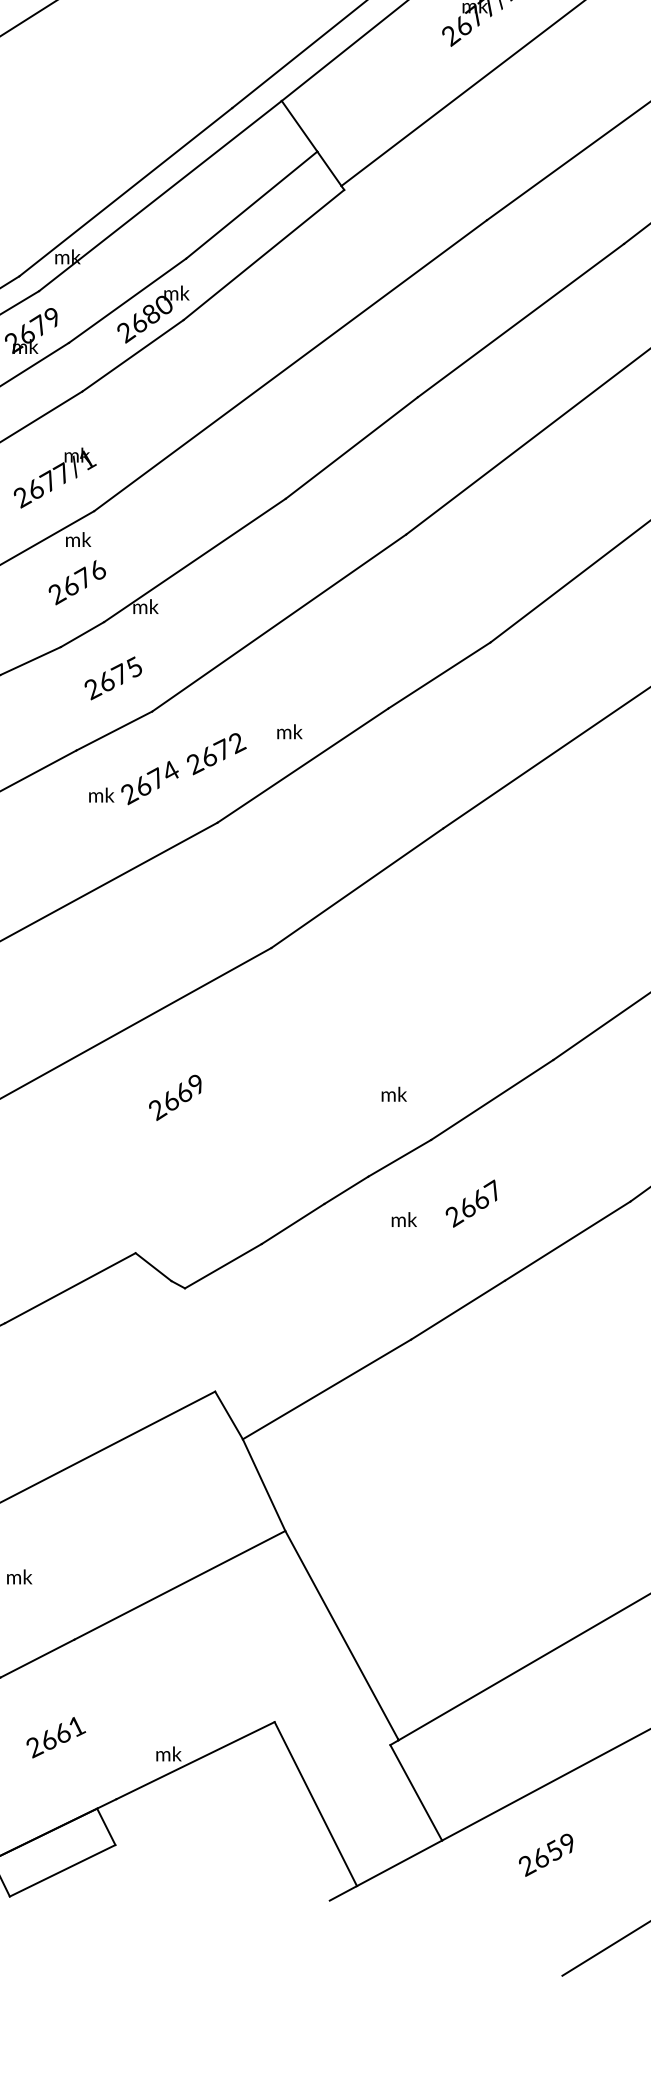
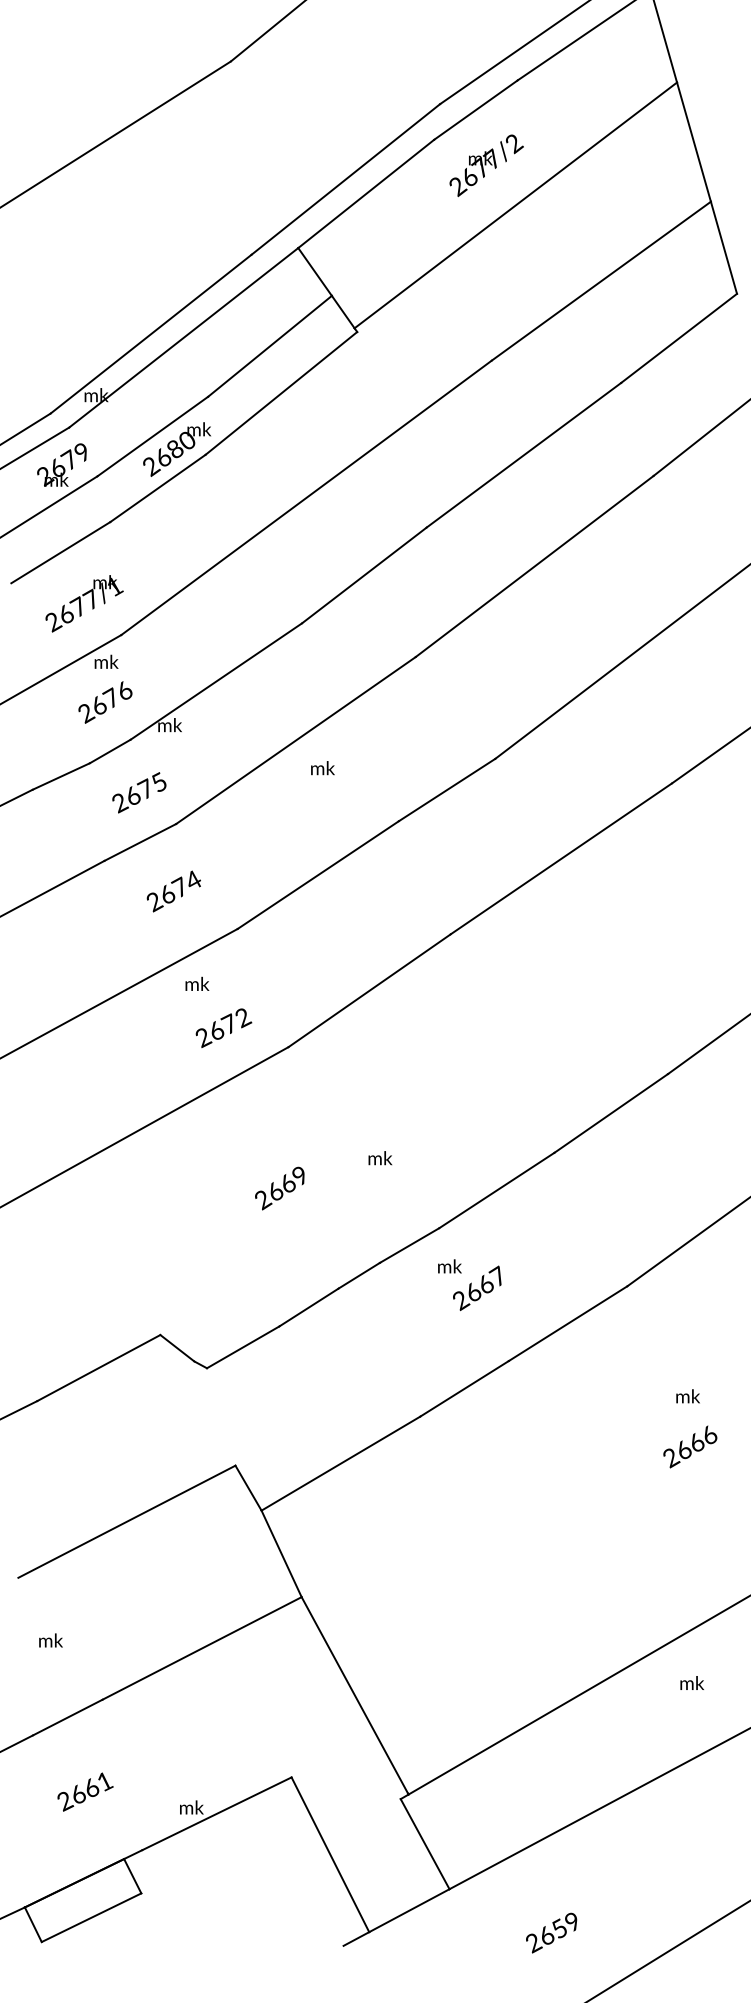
text: (289, 732) -> (322, 768), moved
text: (216, 753) -> (223, 1027), moved
text: (101, 794) -> (197, 983), moved
text: (394, 1094) -> (380, 1158), moved
text: (174, 1097) -> (279, 1188), moved
text: (403, 1219) -> (449, 1266), moved
text: (545, 1854) -> (551, 1932), moved

